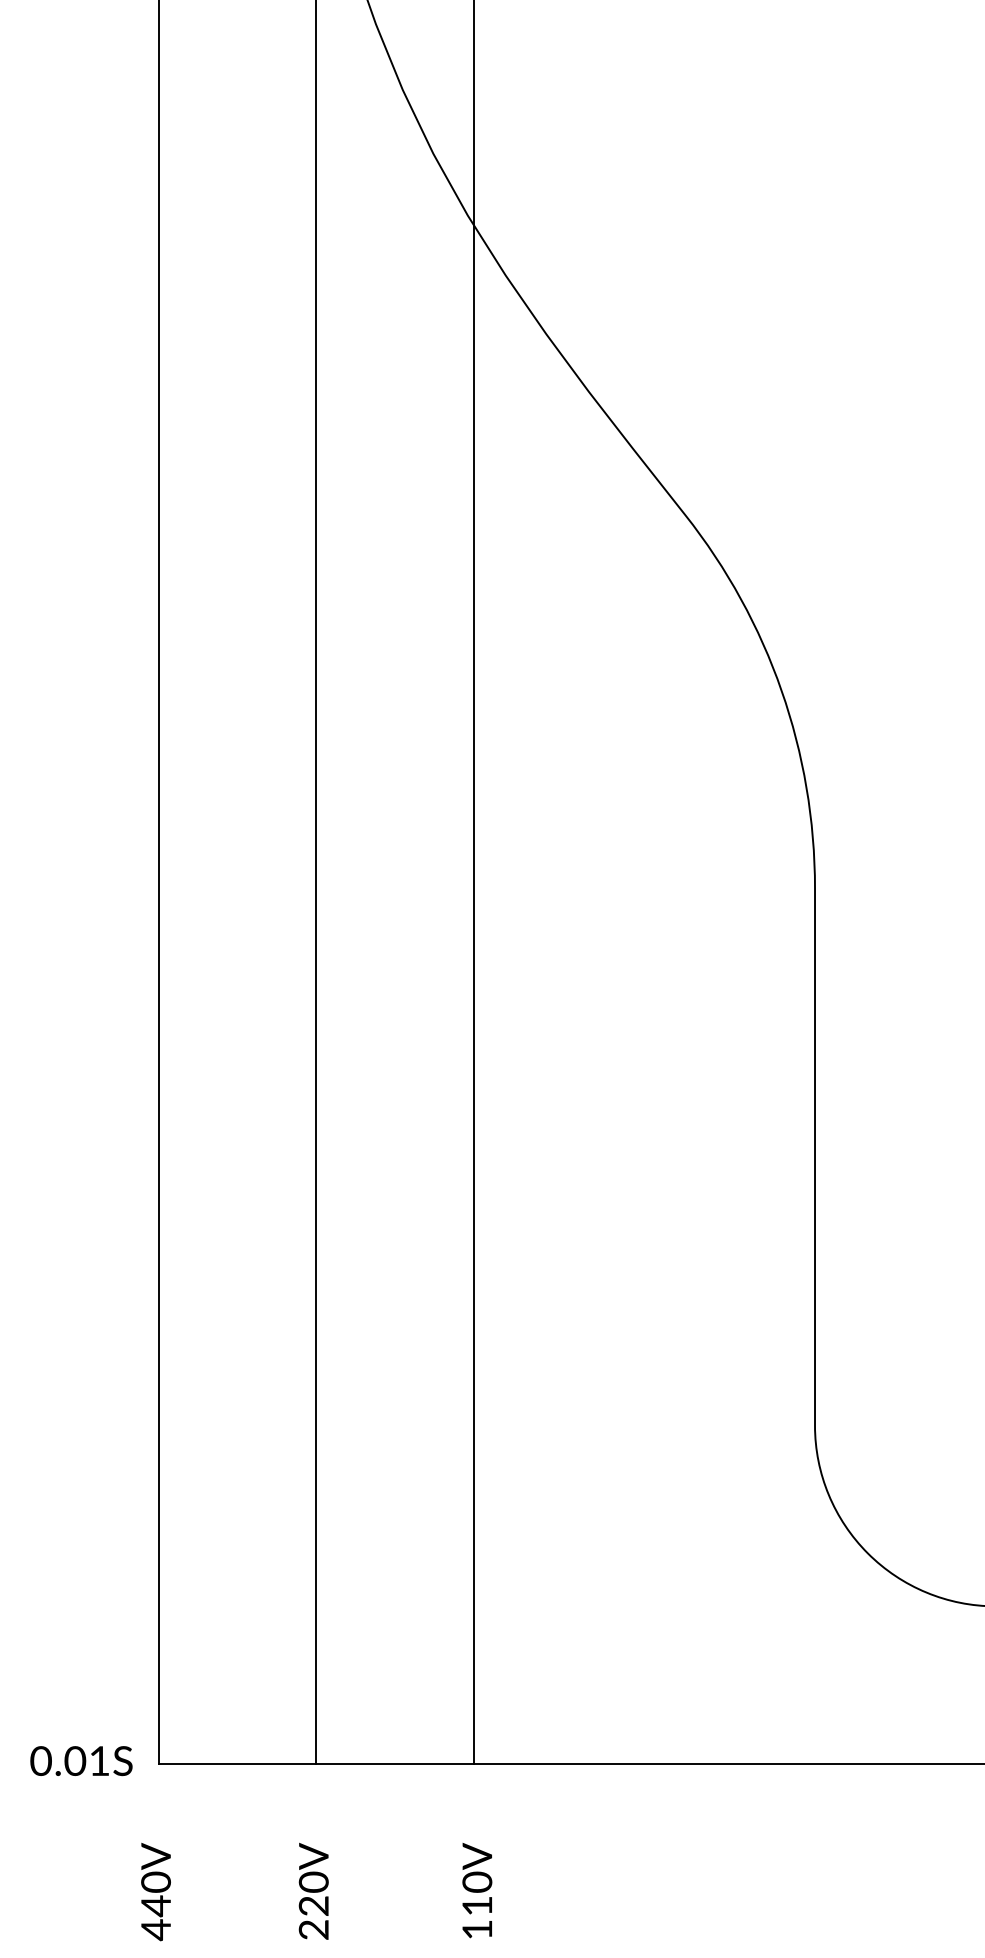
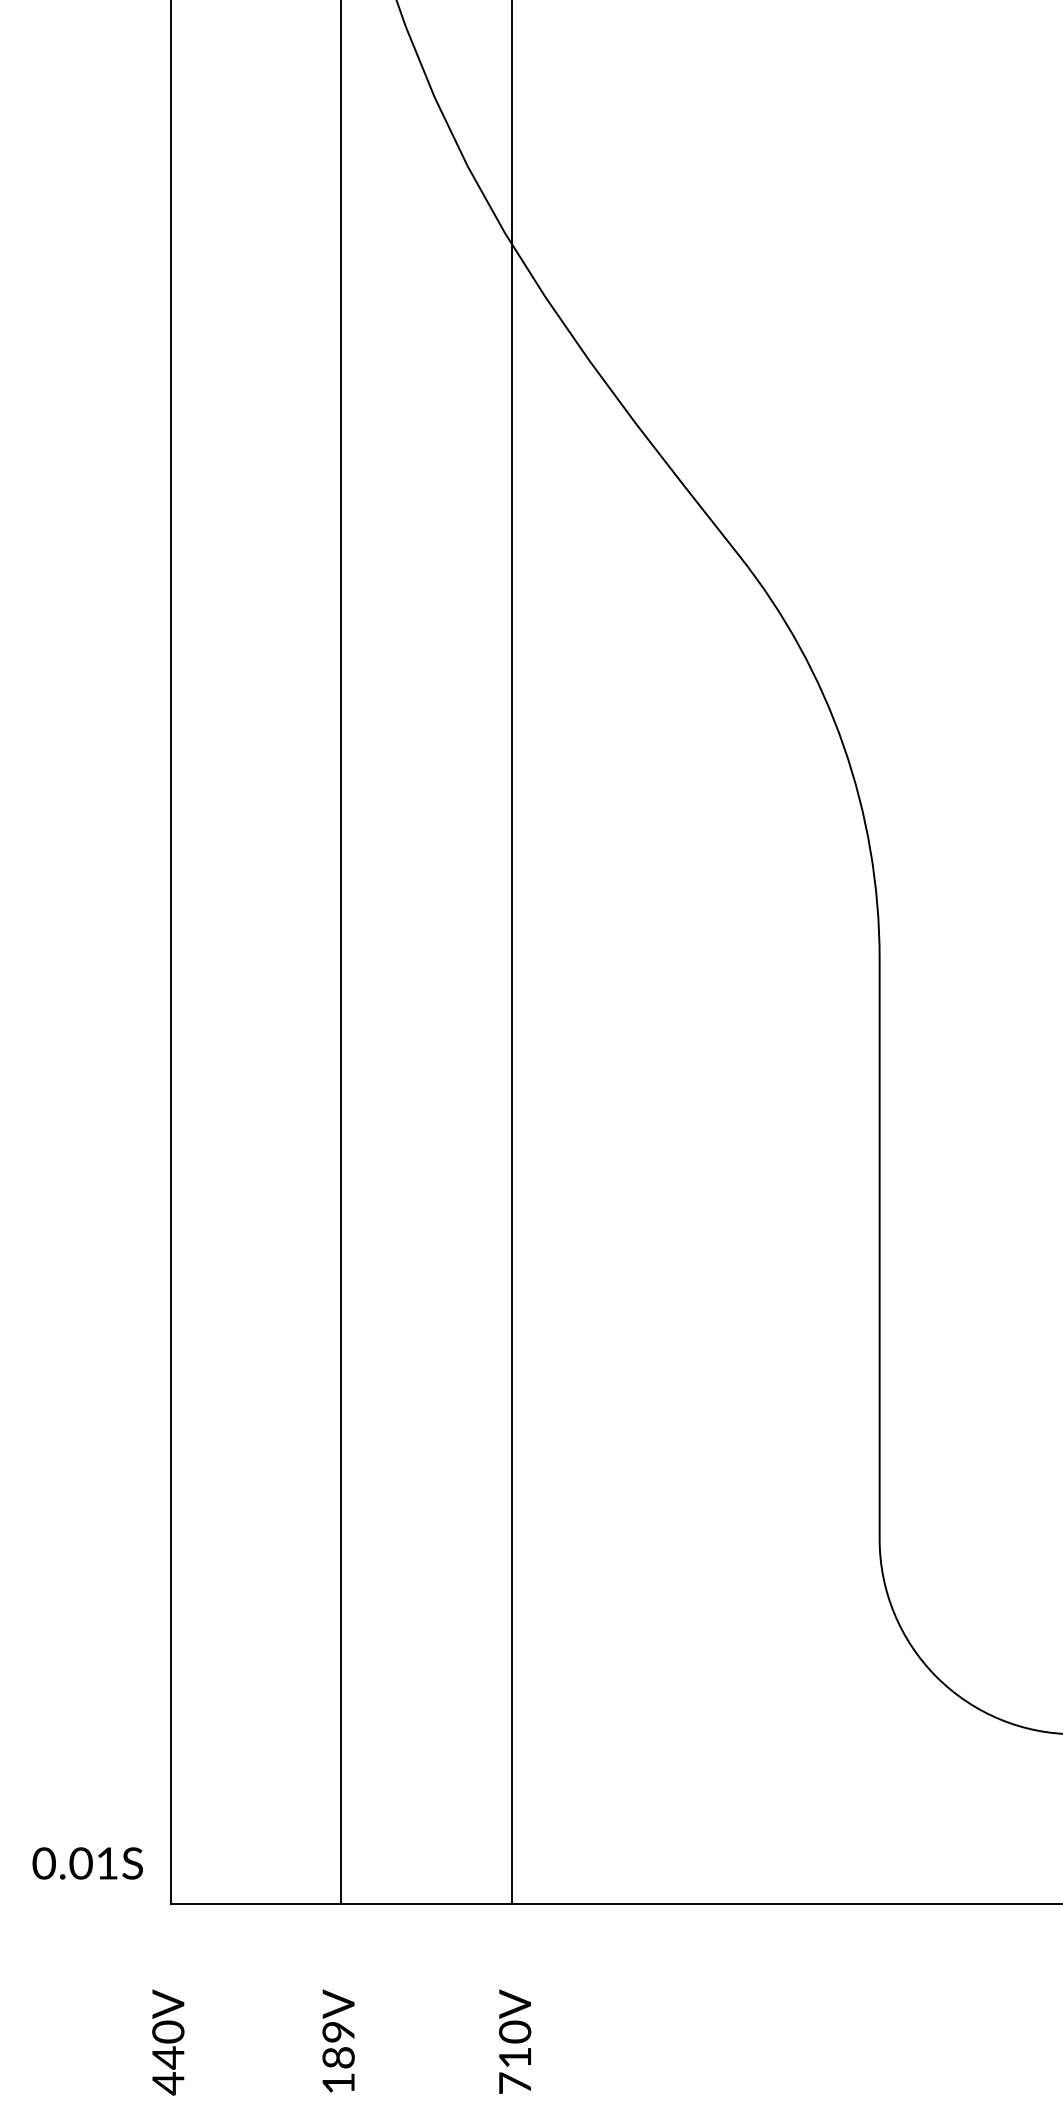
text: (81, 1761) -> (87, 1863), moved
text: (313, 1905) -> (338, 2057), 220V -> 189V
text: (477, 1929) -> (515, 2083), 110V -> 710V

